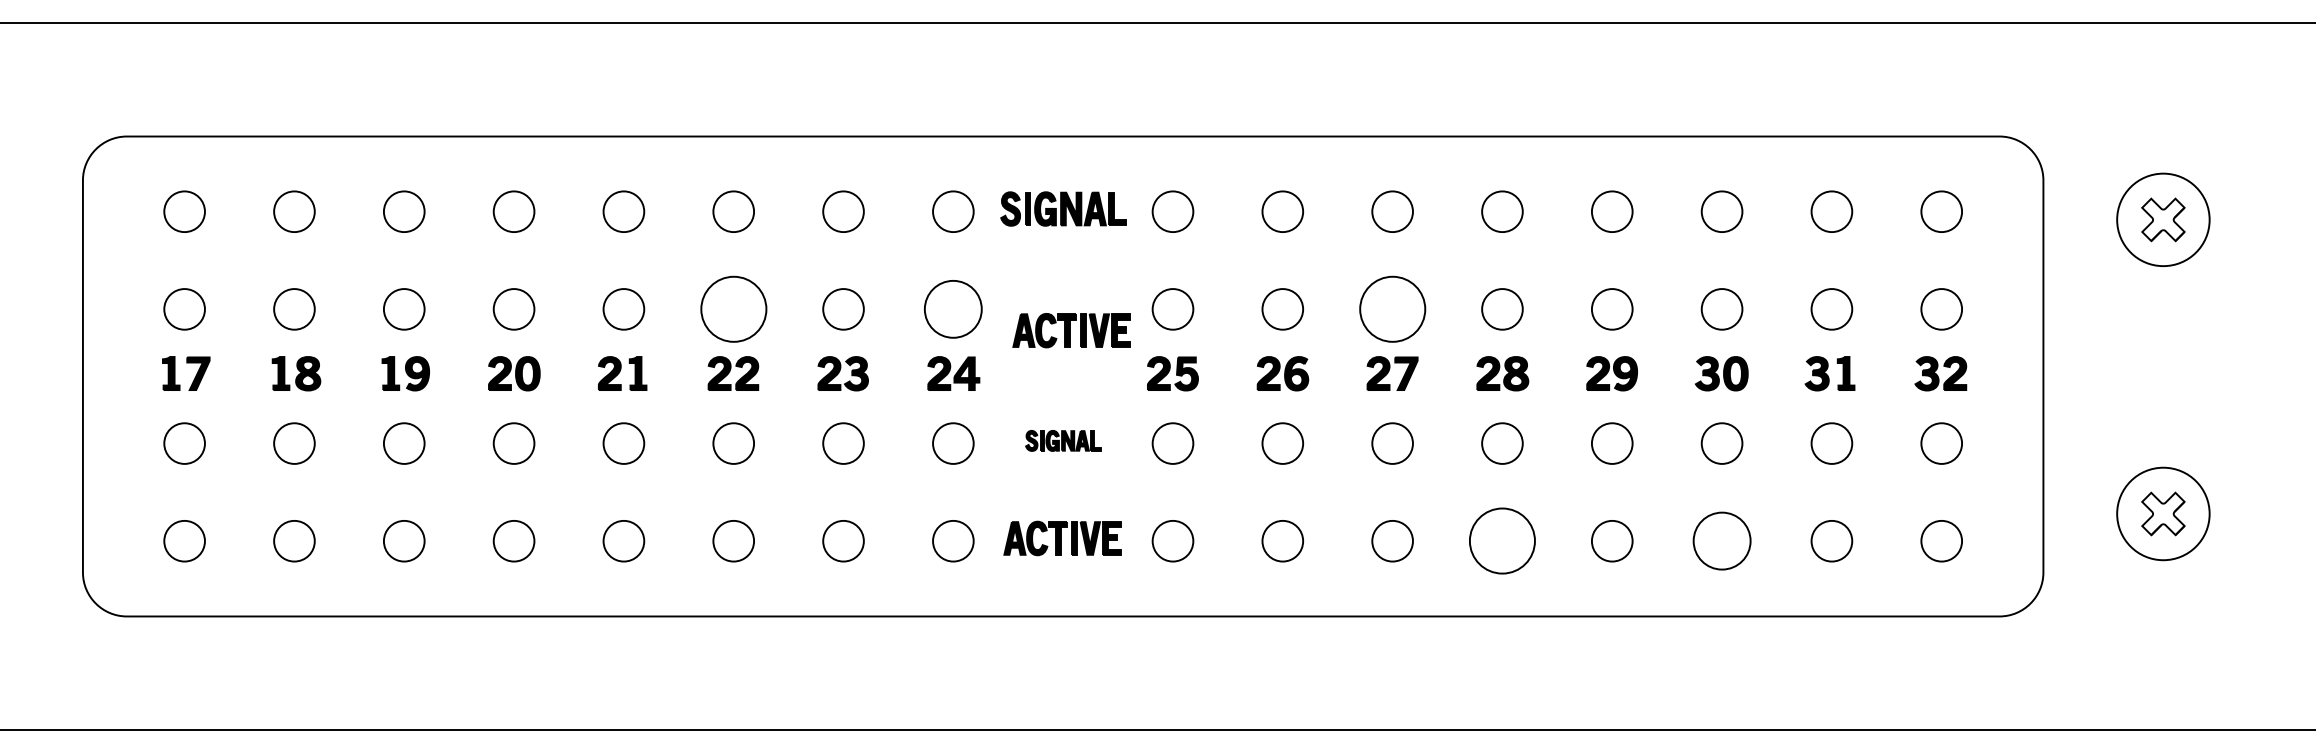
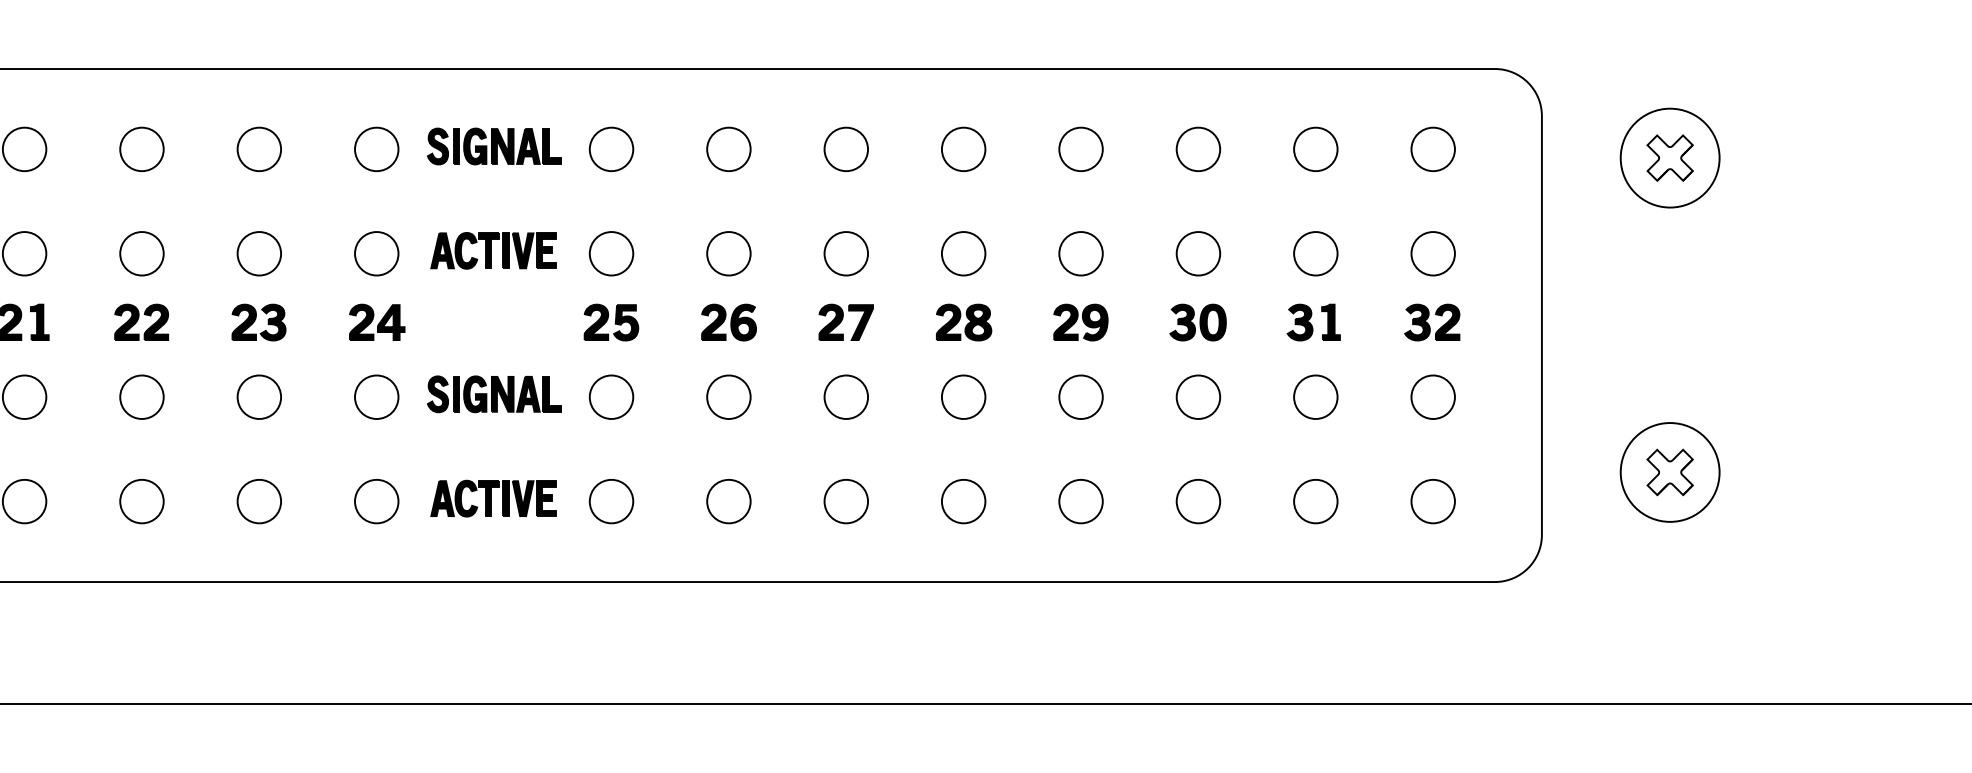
part: (733, 309) -> (141, 253), size x0.62
part: (953, 309) -> (376, 253), size x0.71
part: (1392, 309) -> (846, 253), size x0.62
part: (1071, 330) -> (493, 250), moved
part: (1063, 440) -> (494, 393), size x1.67
part: (1502, 541) -> (963, 501), size x0.62
part: (1721, 541) -> (1197, 501), size x0.71

